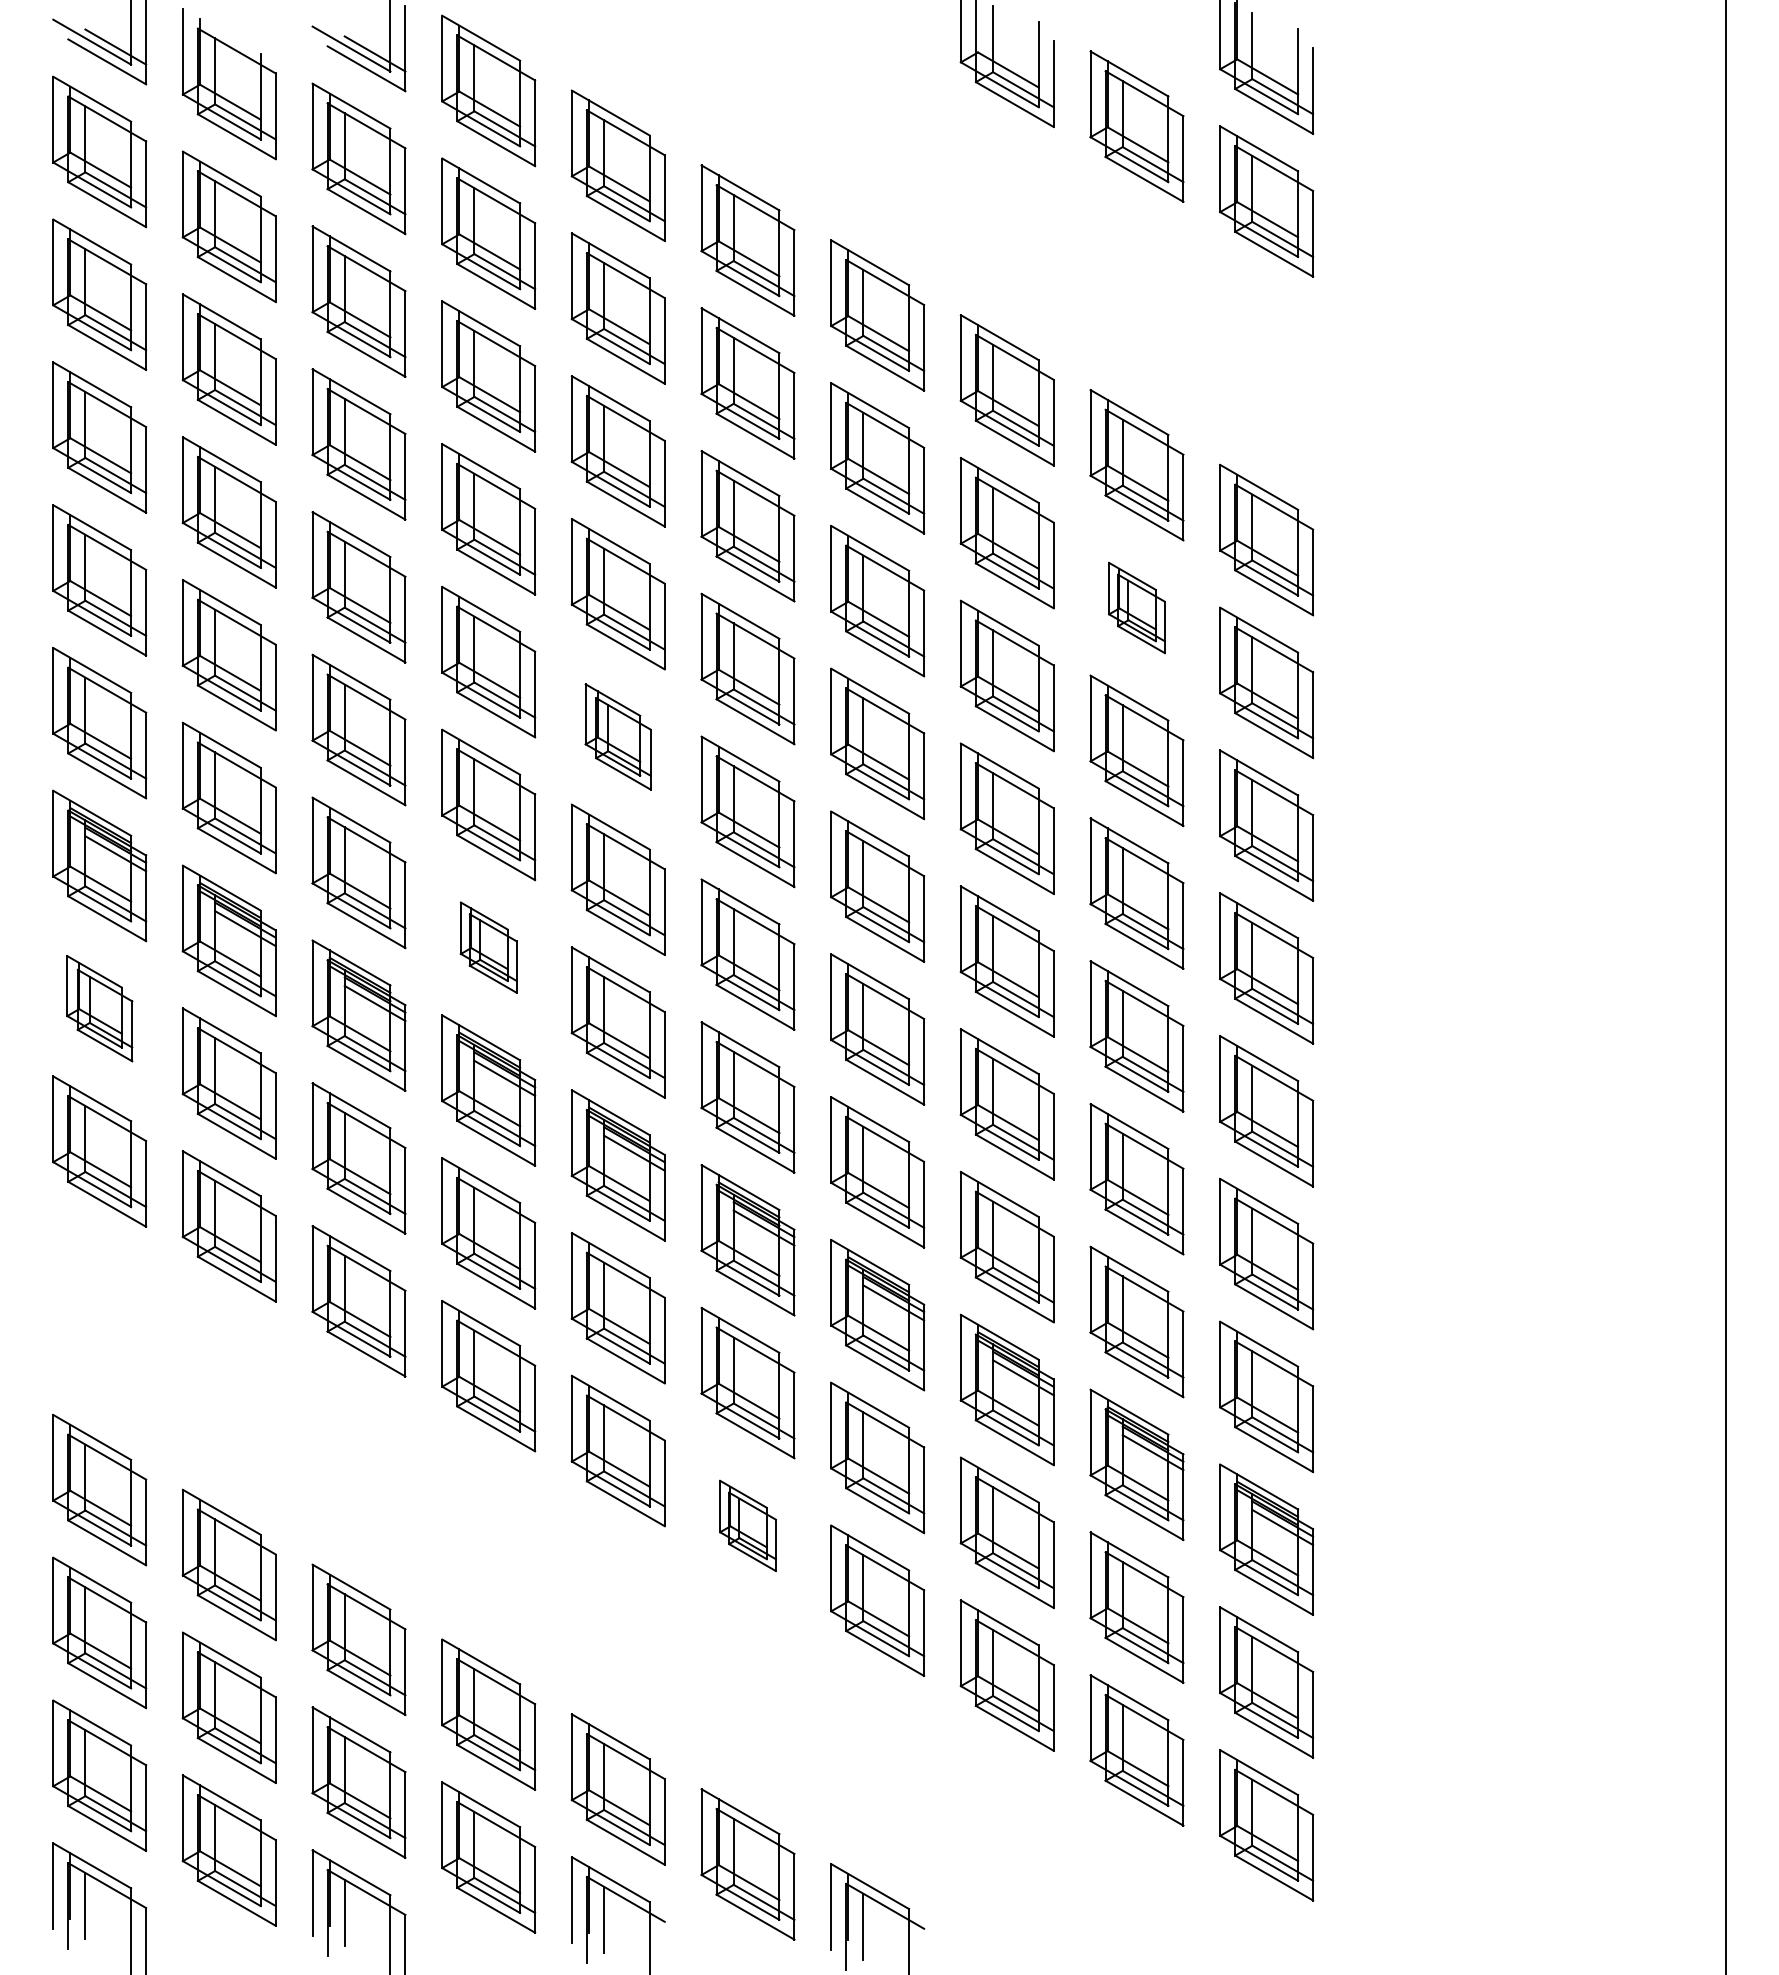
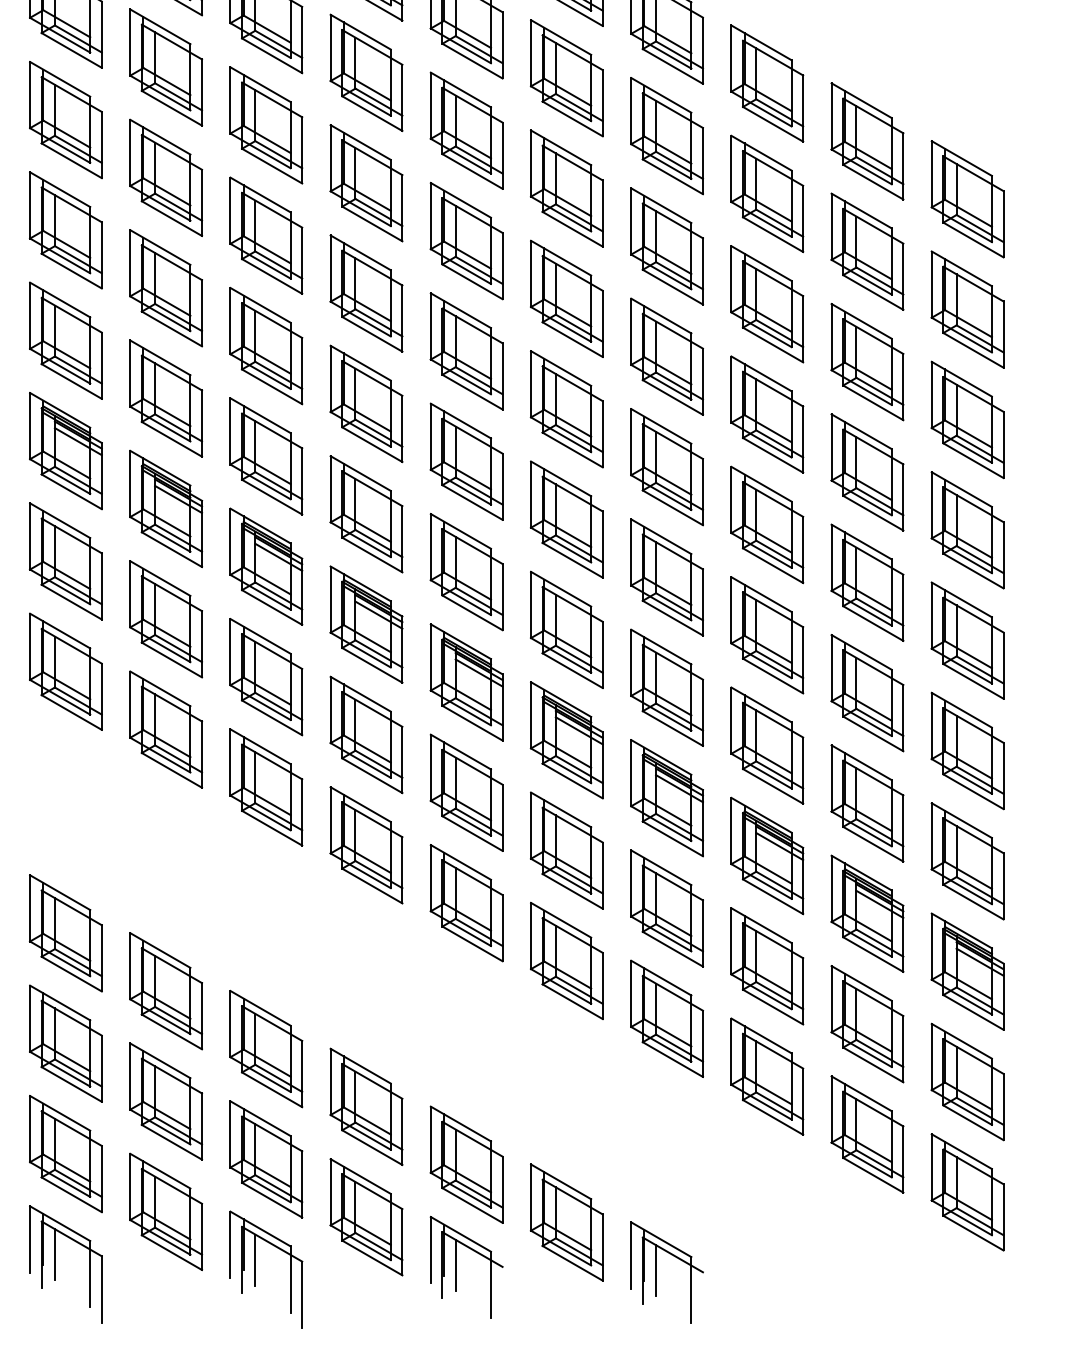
part: (1136, 607) -> (867, 251), size x1.67
part: (617, 736) -> (466, 351), size x1.43
part: (488, 947) -> (366, 514), size x1.67
part: (99, 1008) -> (65, 561), size x1.43
part: (747, 1525) -> (566, 960), size x1.67

